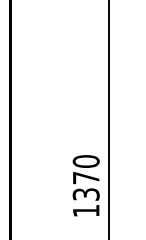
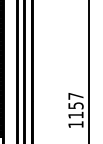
text: (85, 177) -> (75, 105), 1370 -> 1157

